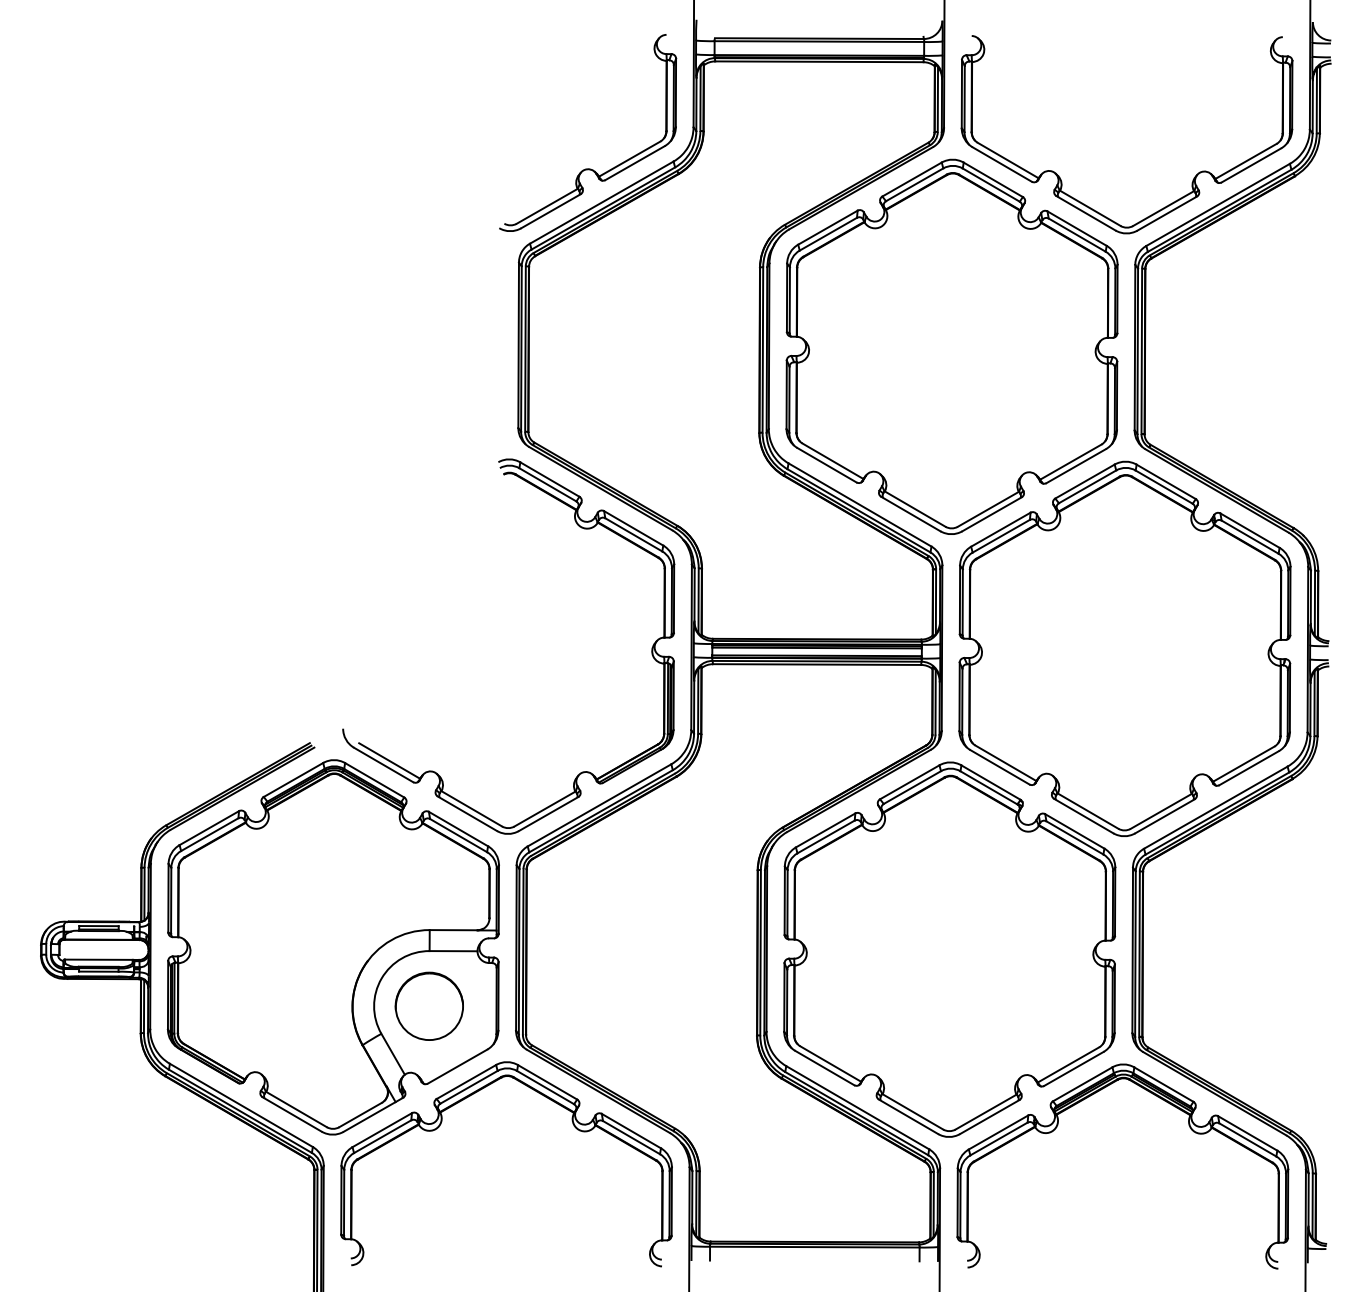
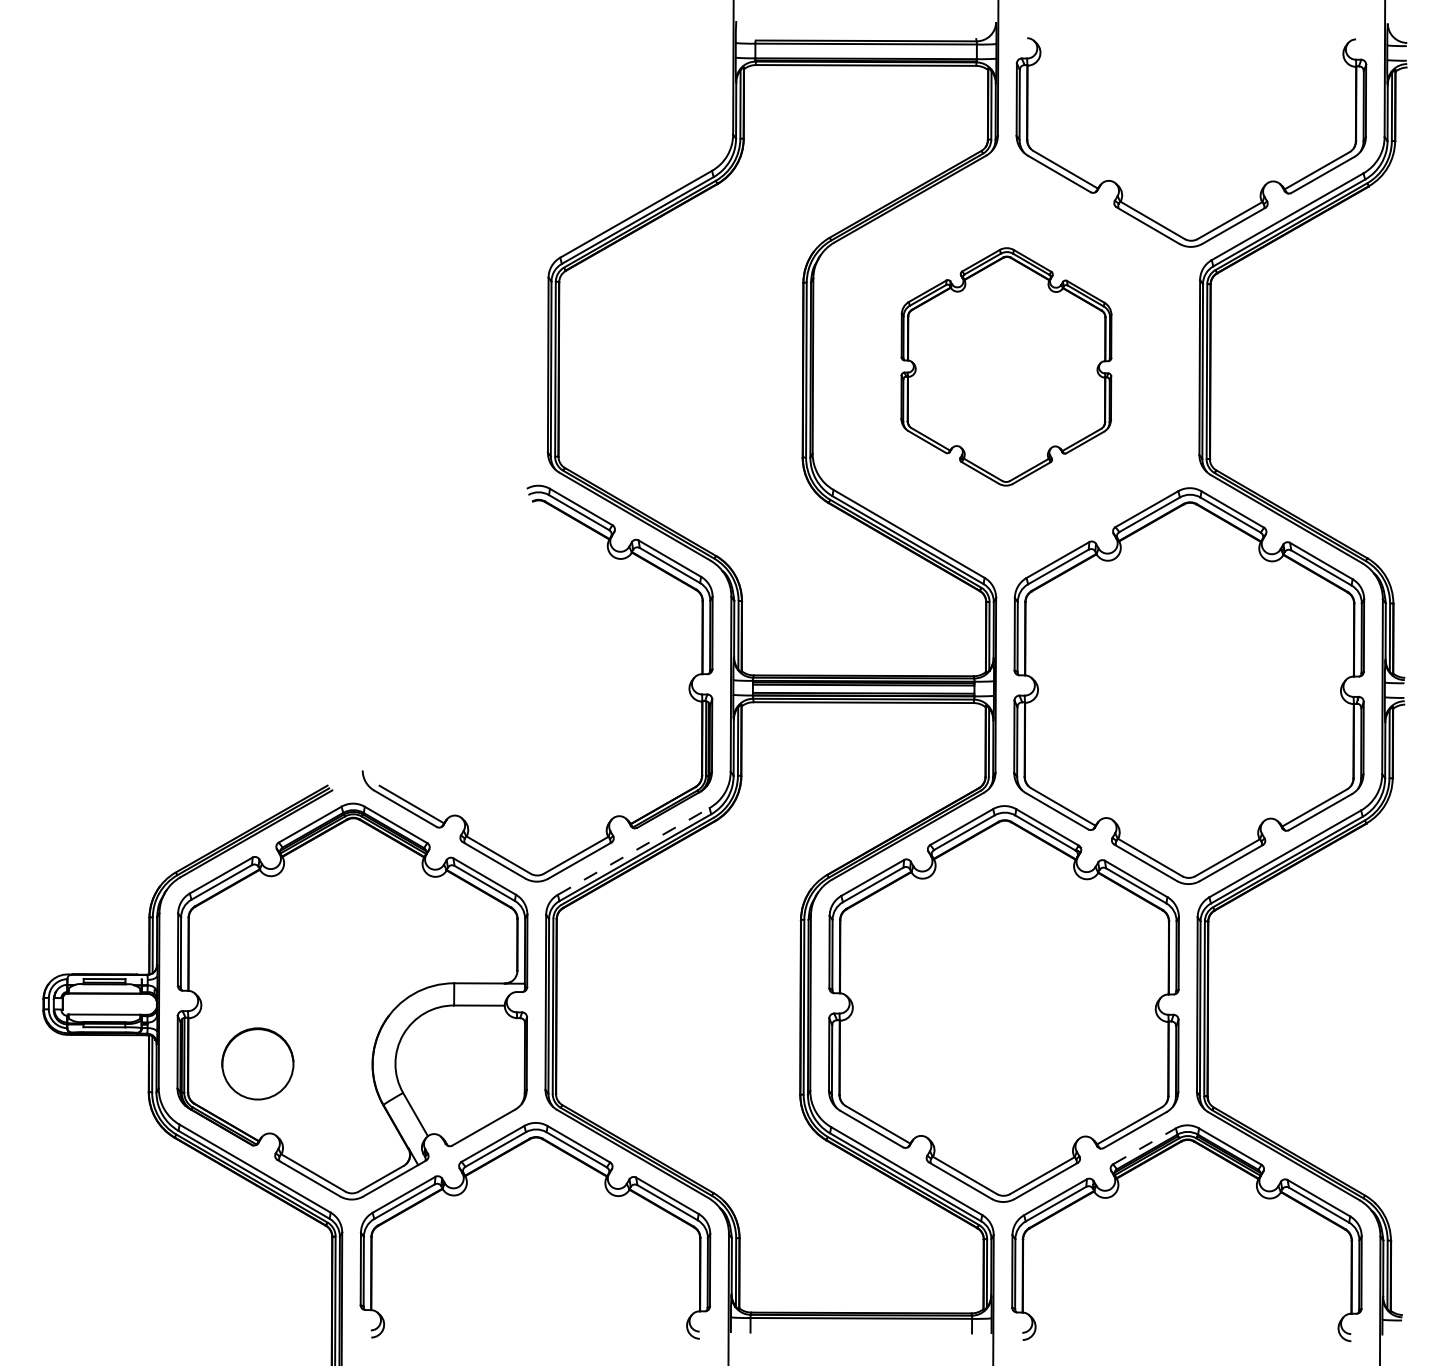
part: (587, 168) -> (621, 178), removed
part: (952, 346) -> (1006, 366), size x0.6
line: (600, 805) -> (634, 851), solid -> dashed
circle: (429, 1005) -> (257, 1063), moved
line: (1082, 1084) -> (1144, 1146), solid -> dashed

